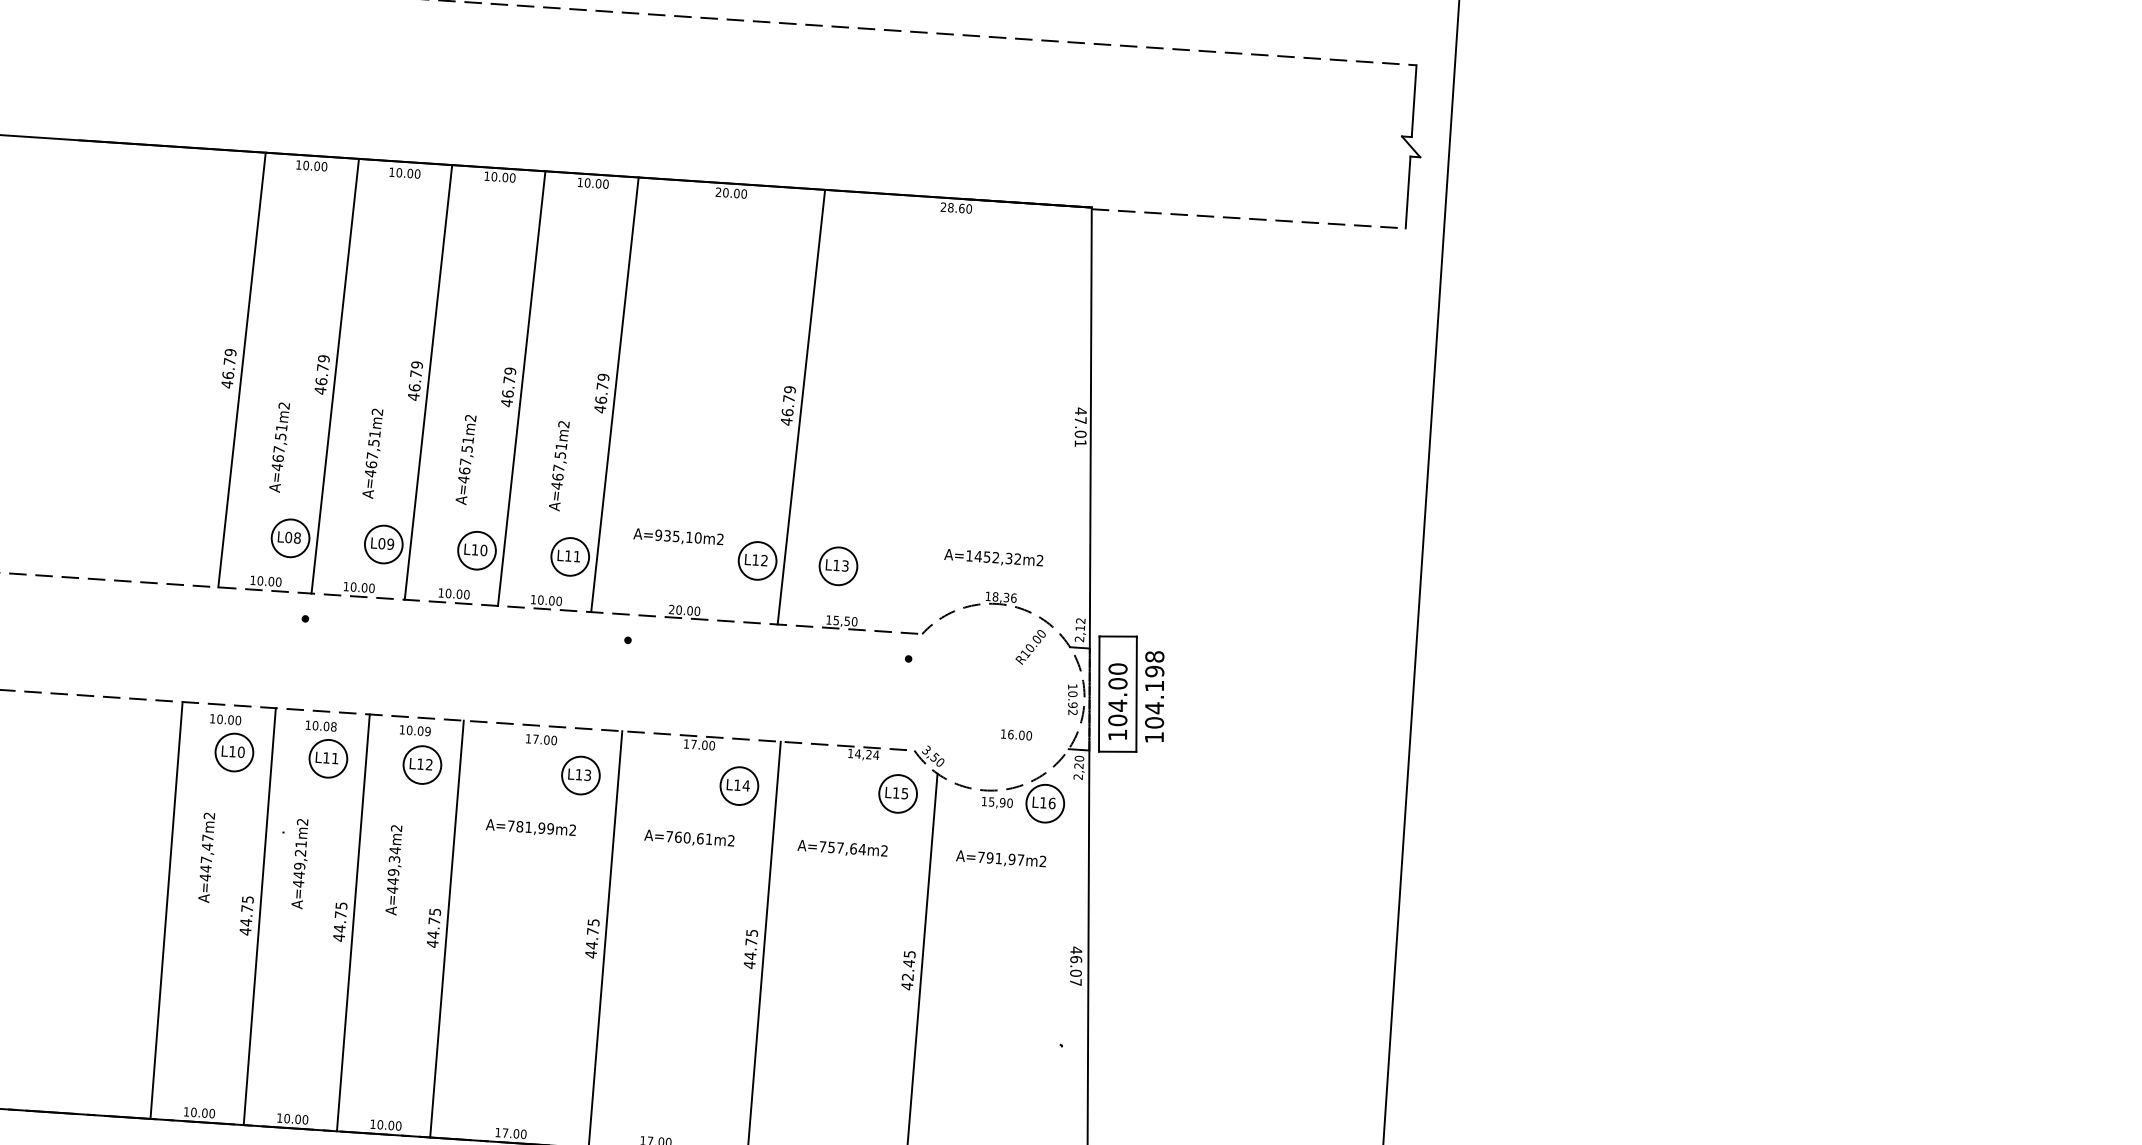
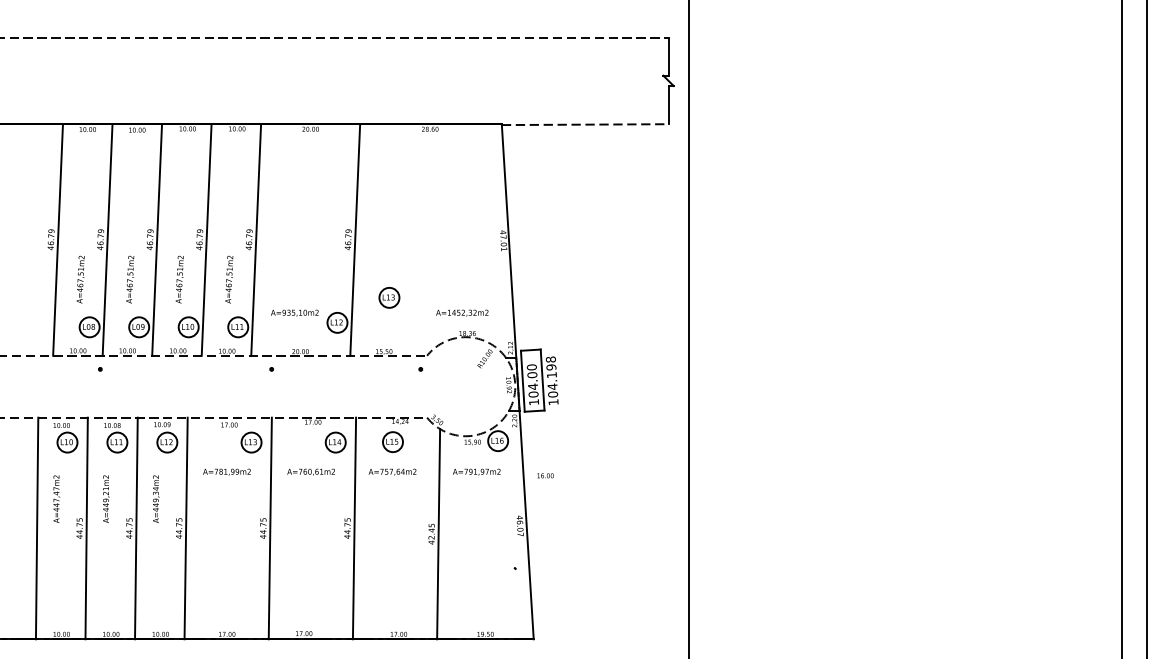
part: (838, 565) -> (389, 297), moved
text: (1016, 734) -> (545, 475), moved
part: (897, 792) -> (392, 441), moved

